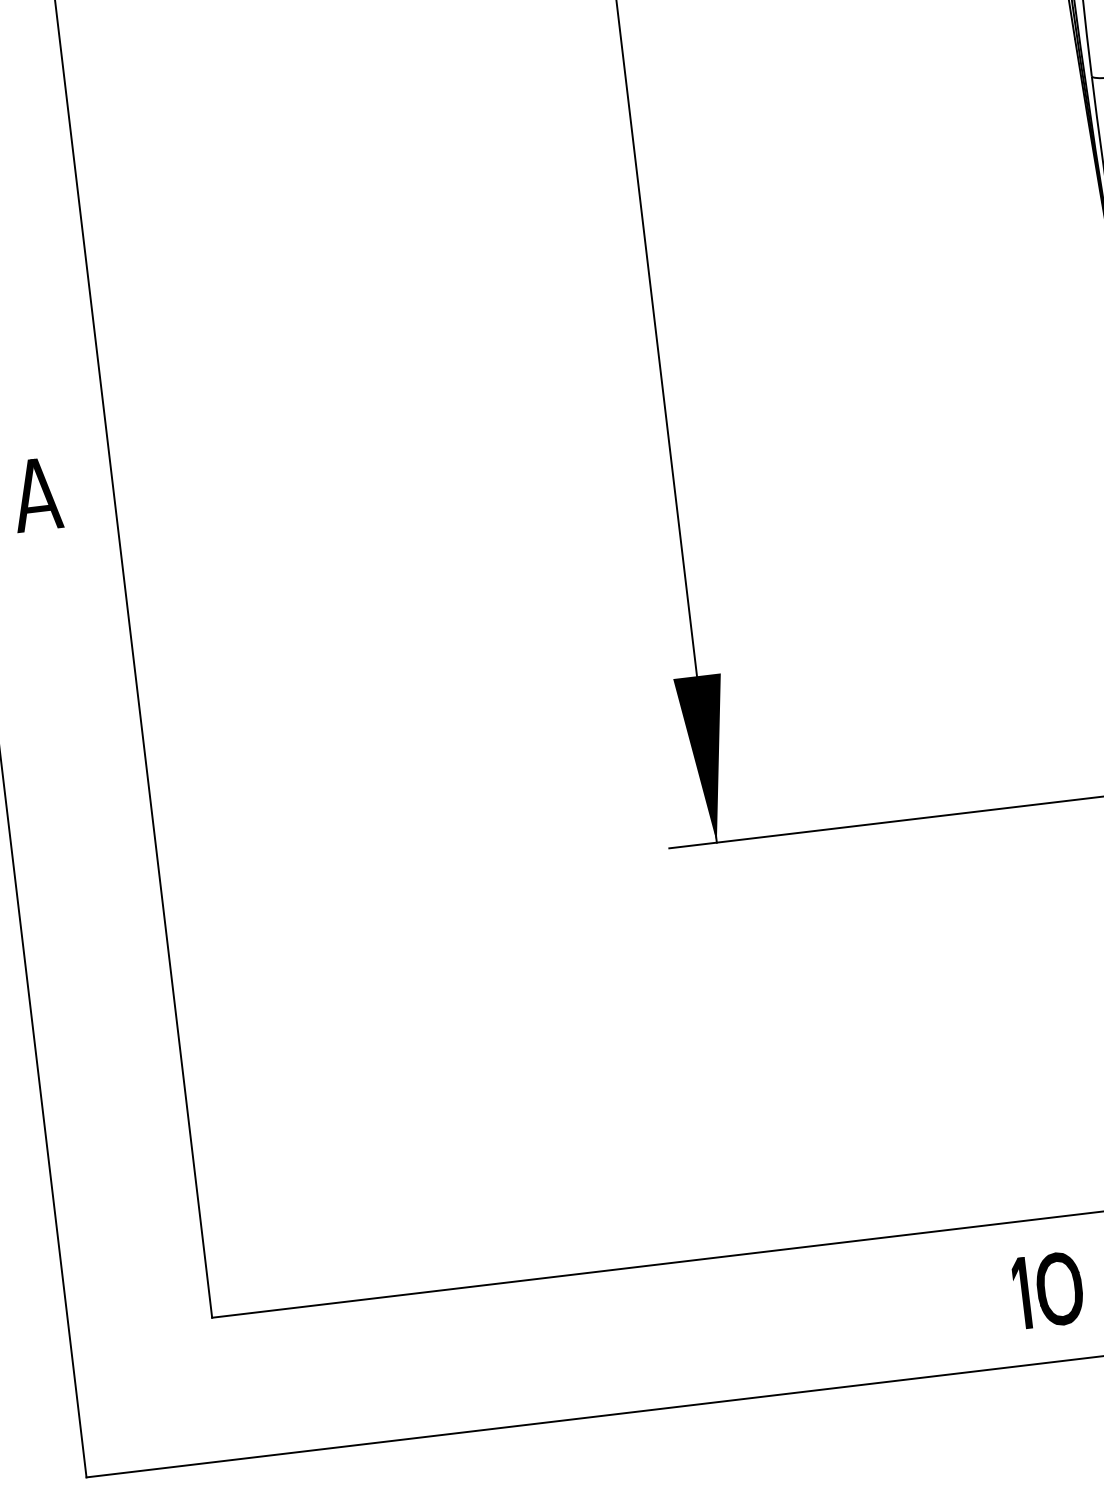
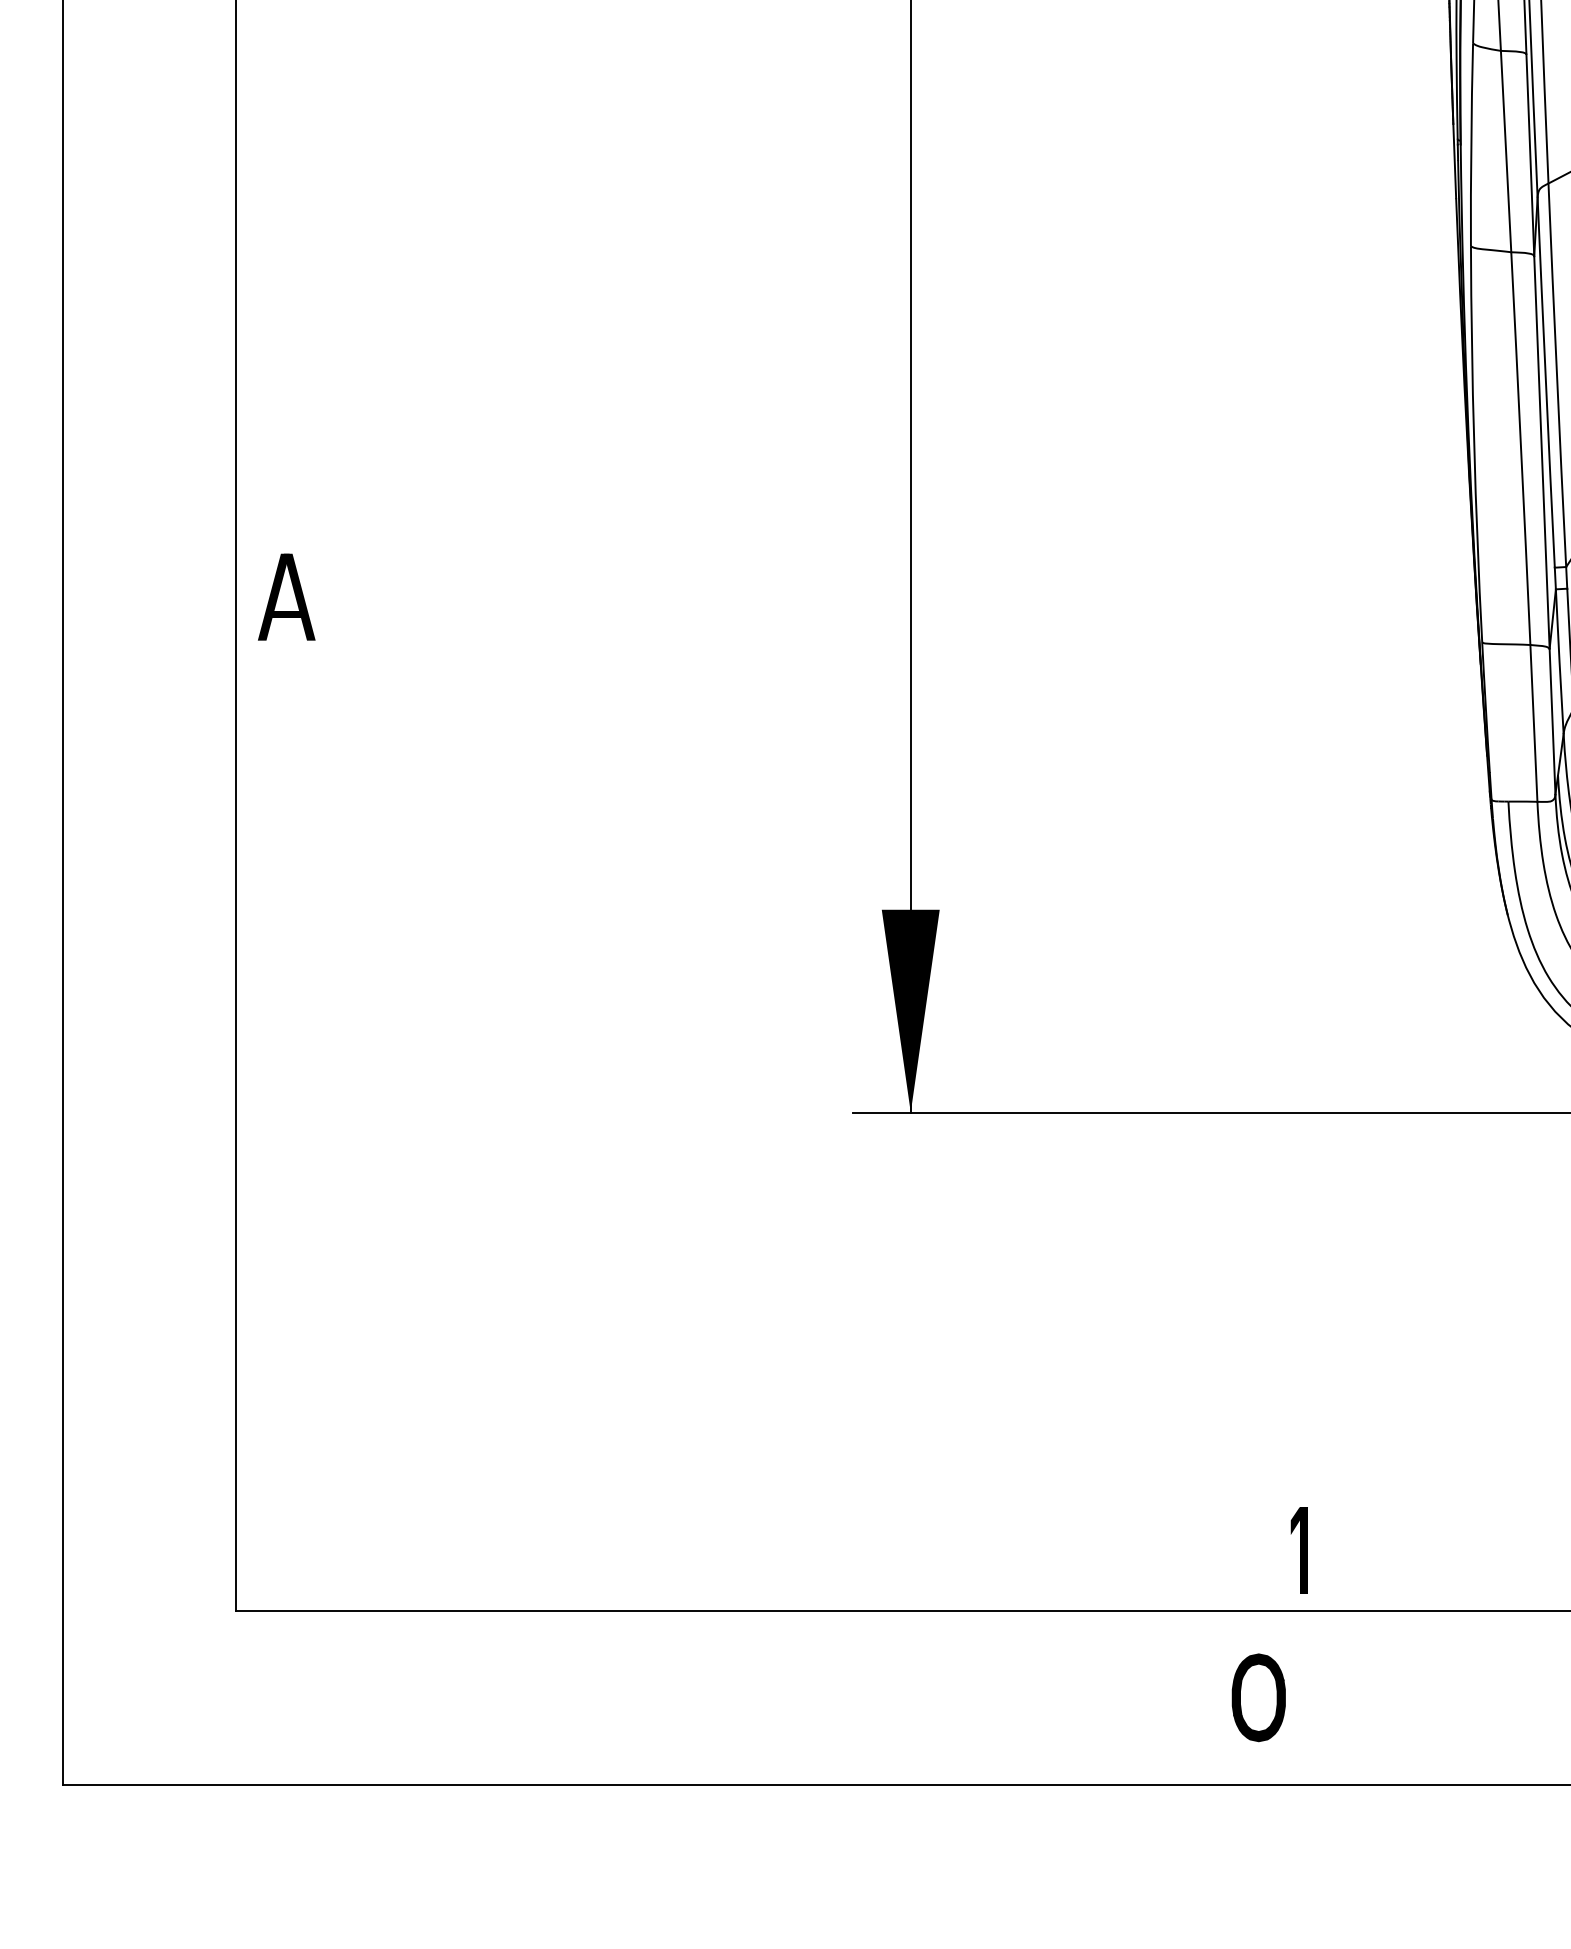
part: (36, 494) -> (286, 596), moved
part: (1020, 1293) -> (1298, 1550), moved

